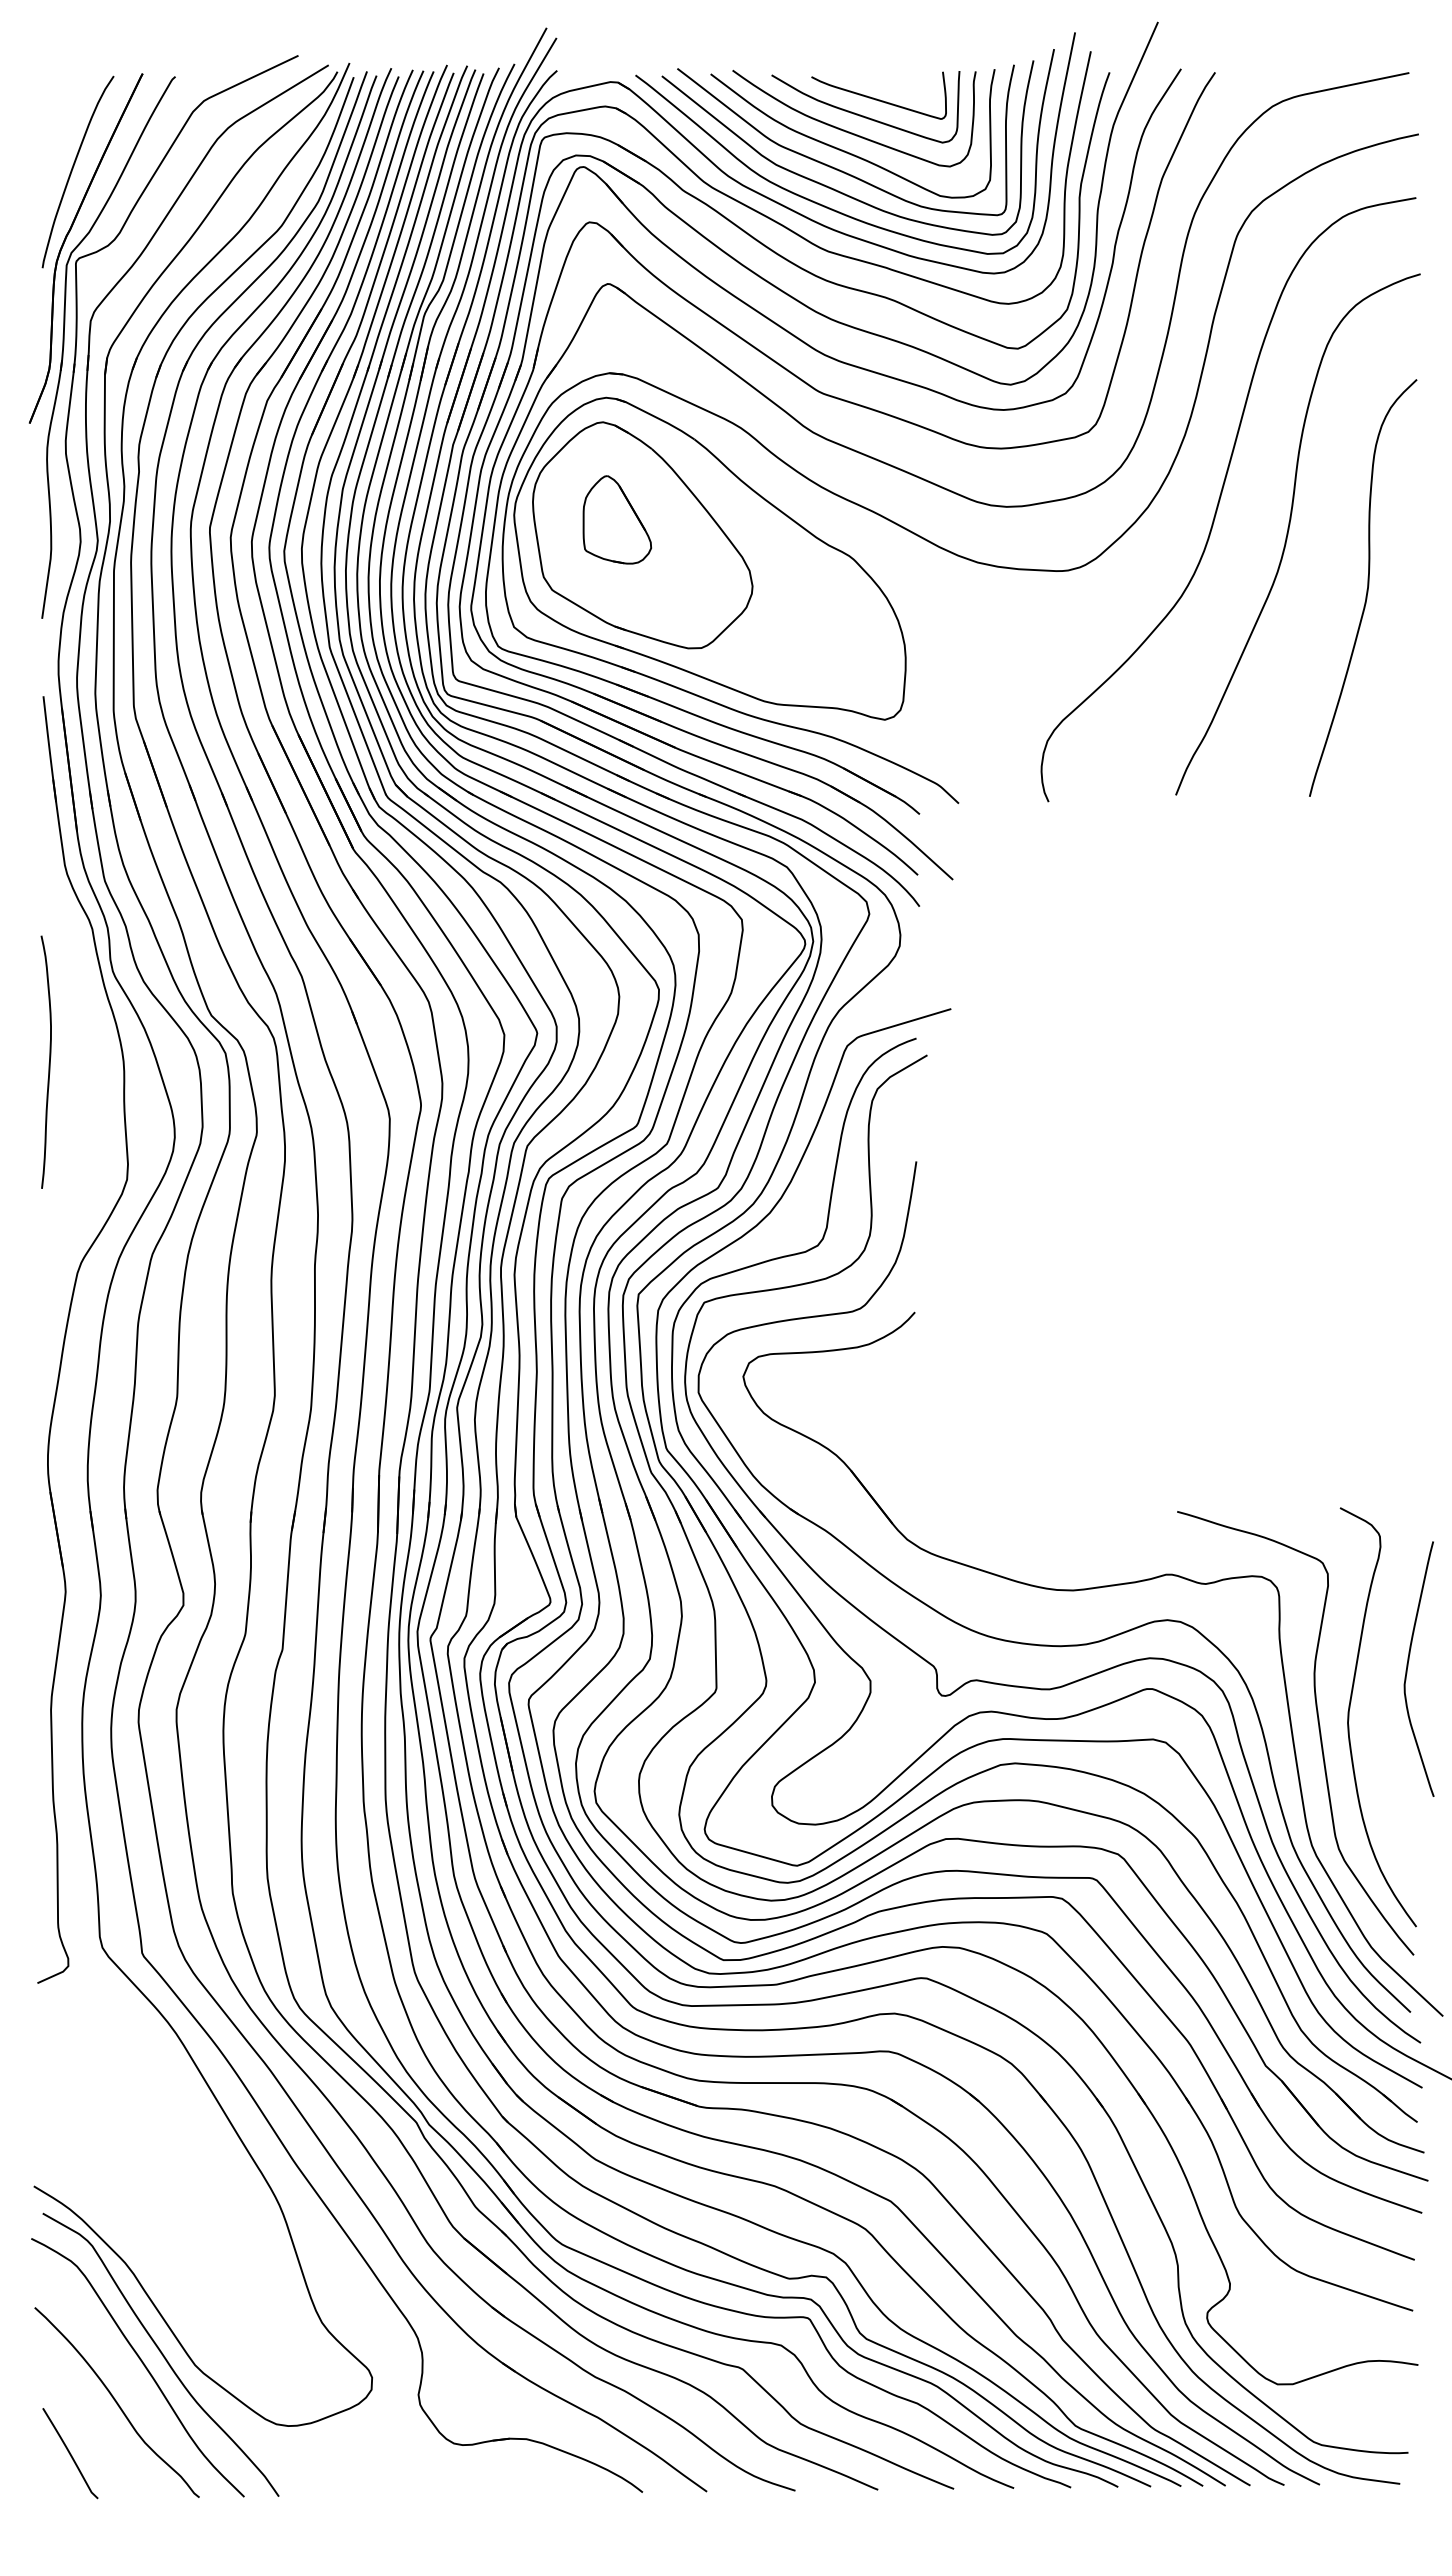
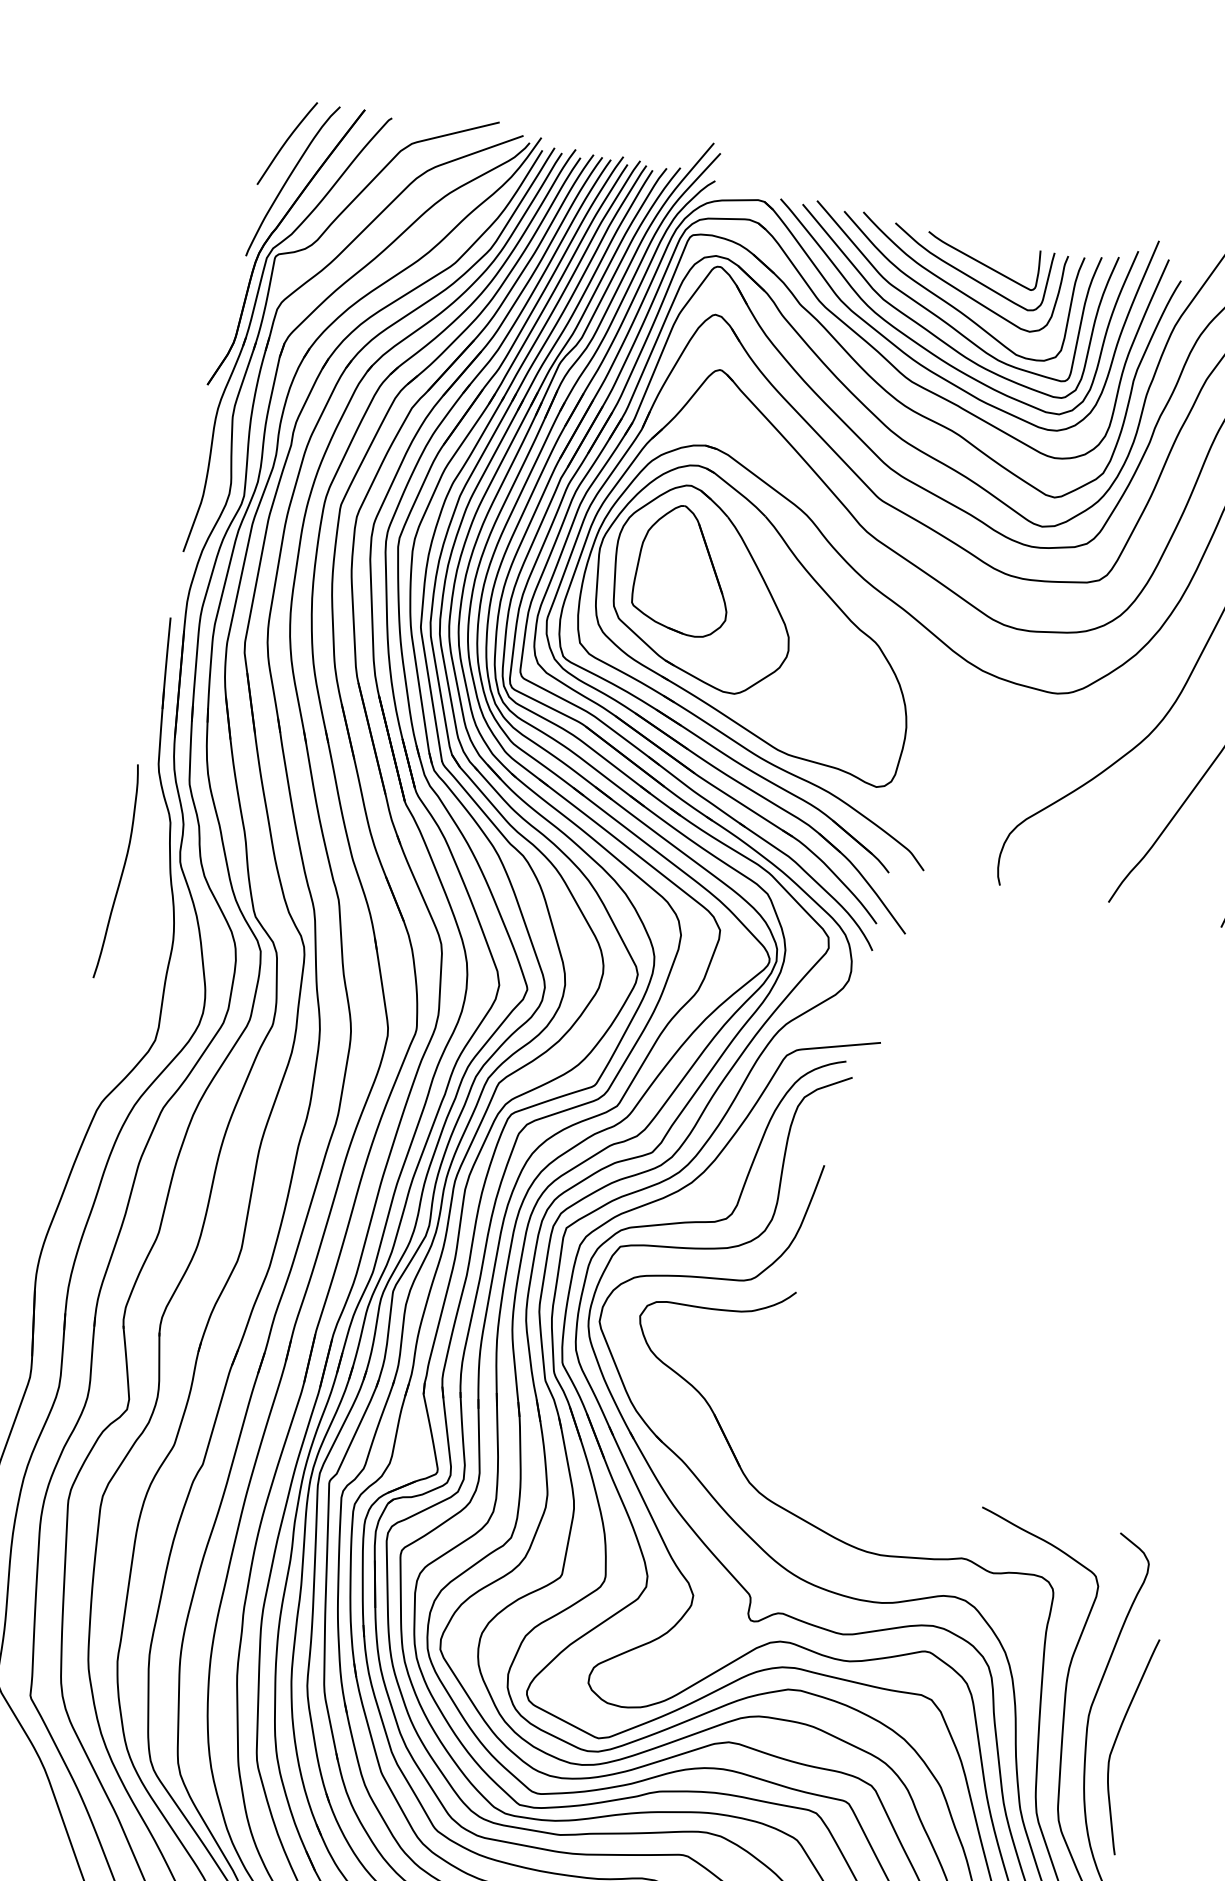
curve: (61, 129) -> (286, 142), added
part: (617, 519) -> (686, 570), size x1.67
curve: (48, 1063) -> (121, 873), moved
curve: (1408, 1667) -> (1116, 1741), moved

